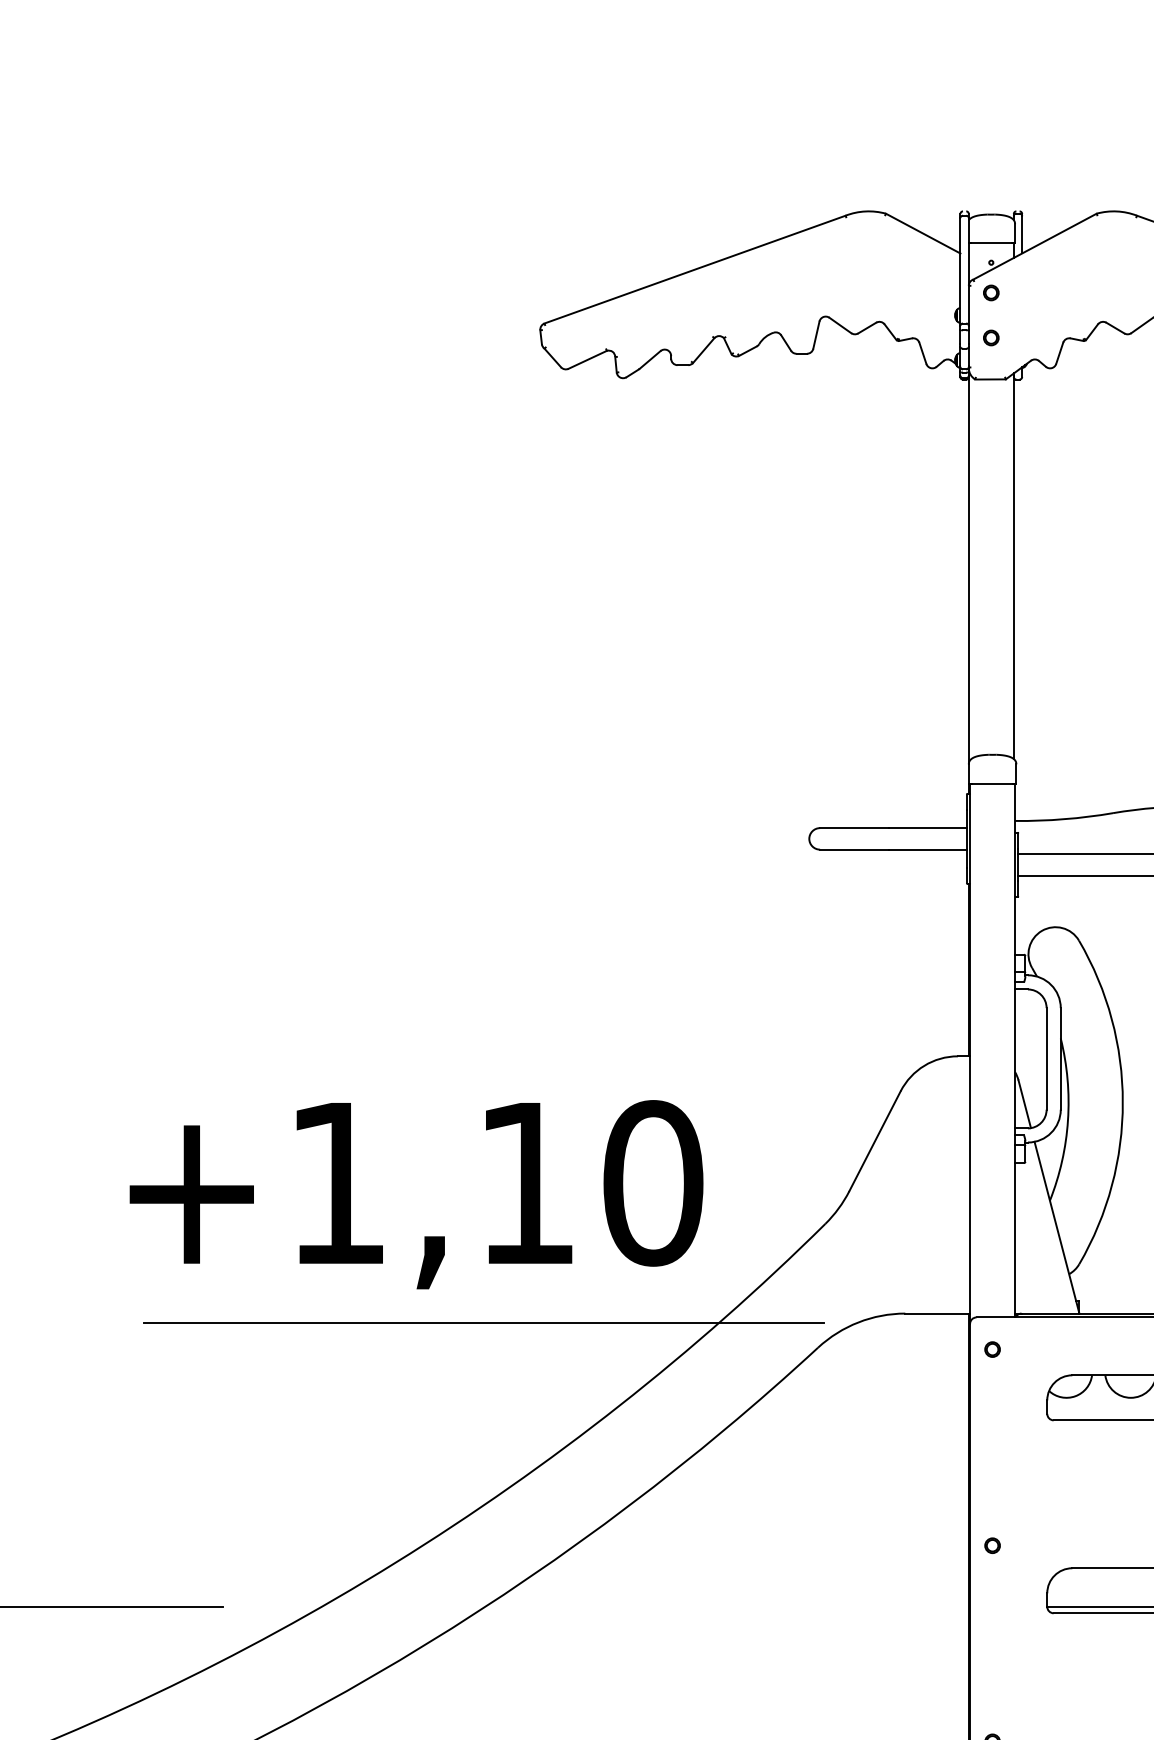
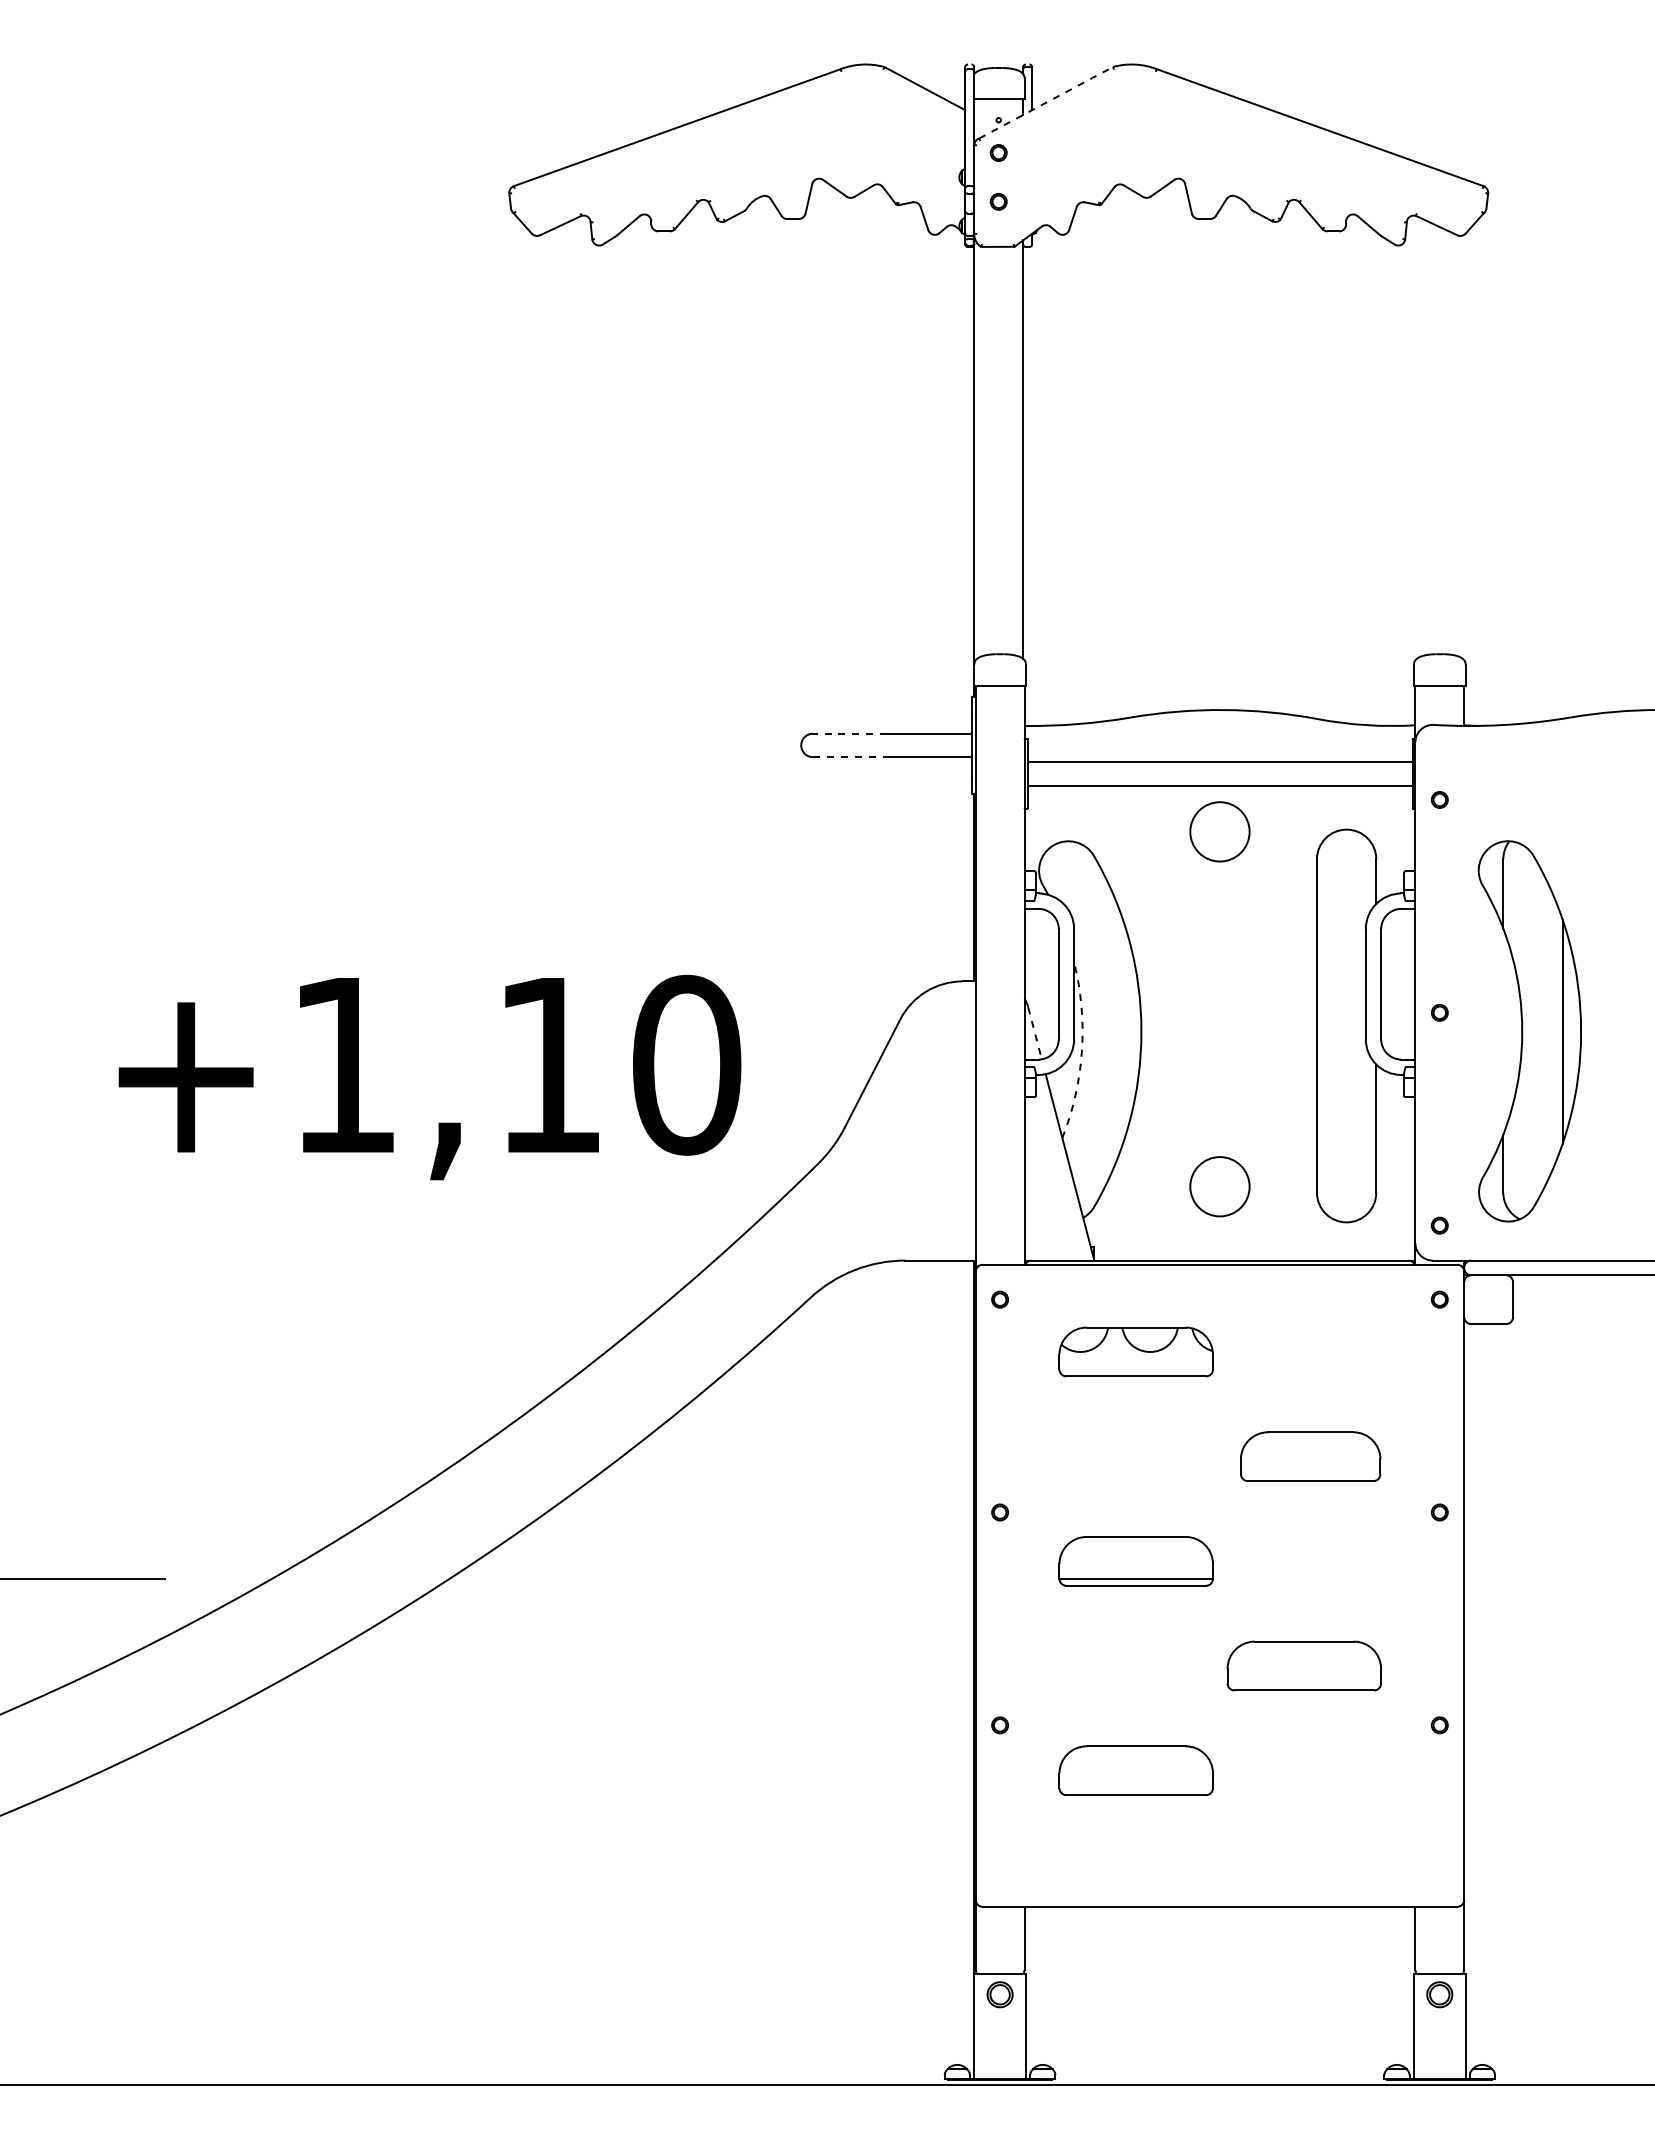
line: (1035, 246) -> (1046, 102), solid -> dashed
line: (853, 827) -> (849, 733), solid -> dashed
line: (854, 849) -> (850, 757), solid -> dashed
line: (1025, 1104) -> (1035, 1033), solid -> dashed
arc: (1067, 1120) -> (1081, 1051), solid -> dashed
text: (416, 1194) -> (429, 1077), moved
line: (483, 1323) -> (447, 1271), removed

